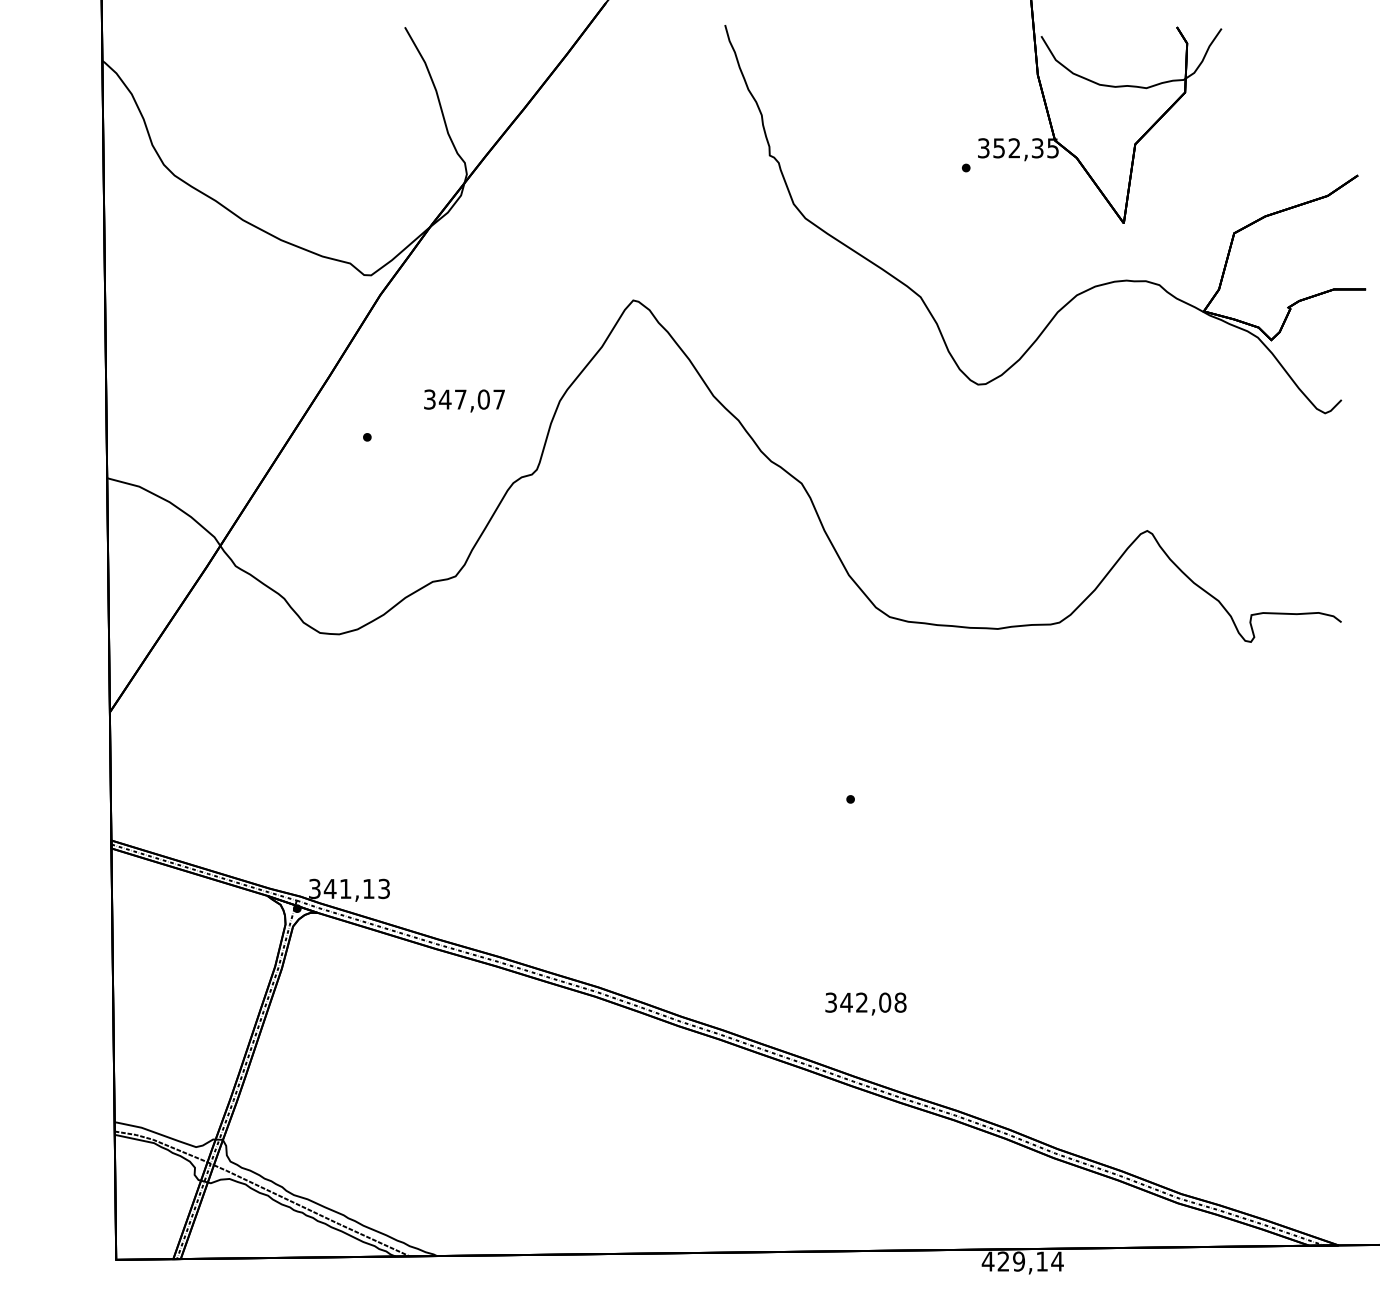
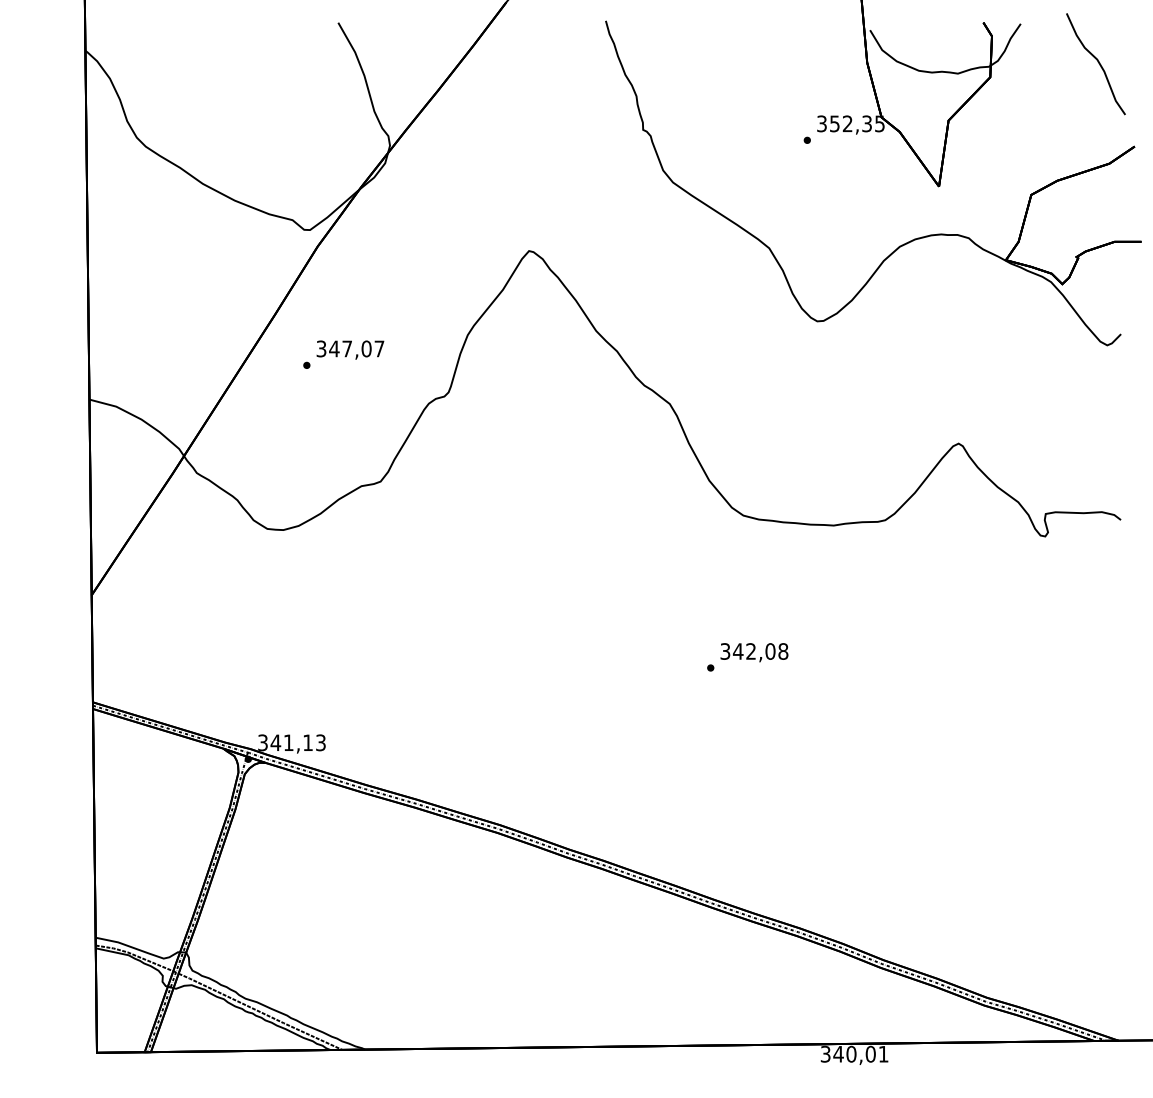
curve: (1313, 74) -> (1097, 62), added
text: (464, 400) -> (350, 349), moved
text: (865, 1003) -> (754, 652), moved
text: (1022, 1261) -> (854, 1054), 429,14 -> 340,01

